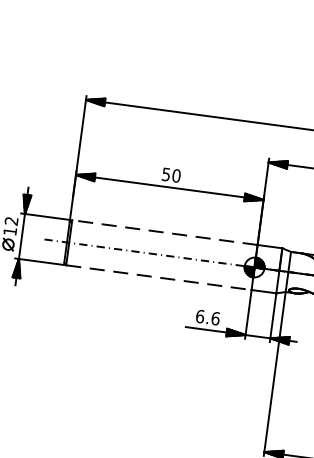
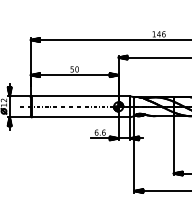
line: (163, 232) -> (74, 96), dashed -> solid
line: (159, 278) -> (75, 117), dashed -> solid

